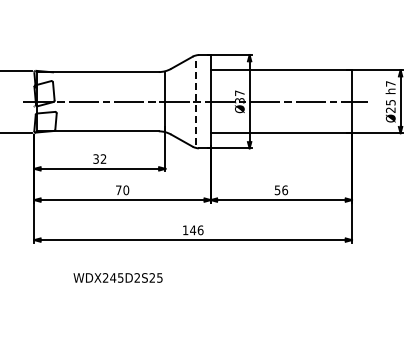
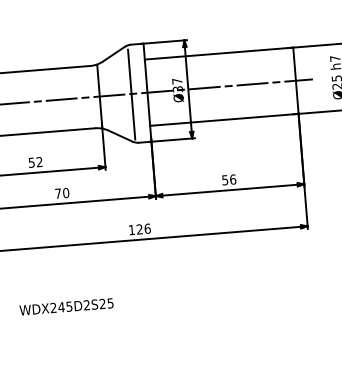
line: (195, 102) -> (131, 94), dashed -> solid
text: (95, 158) -> (31, 162), 32 -> 52
text: (193, 230) -> (140, 229), 146 -> 126
text: (117, 277) -> (65, 306), moved

